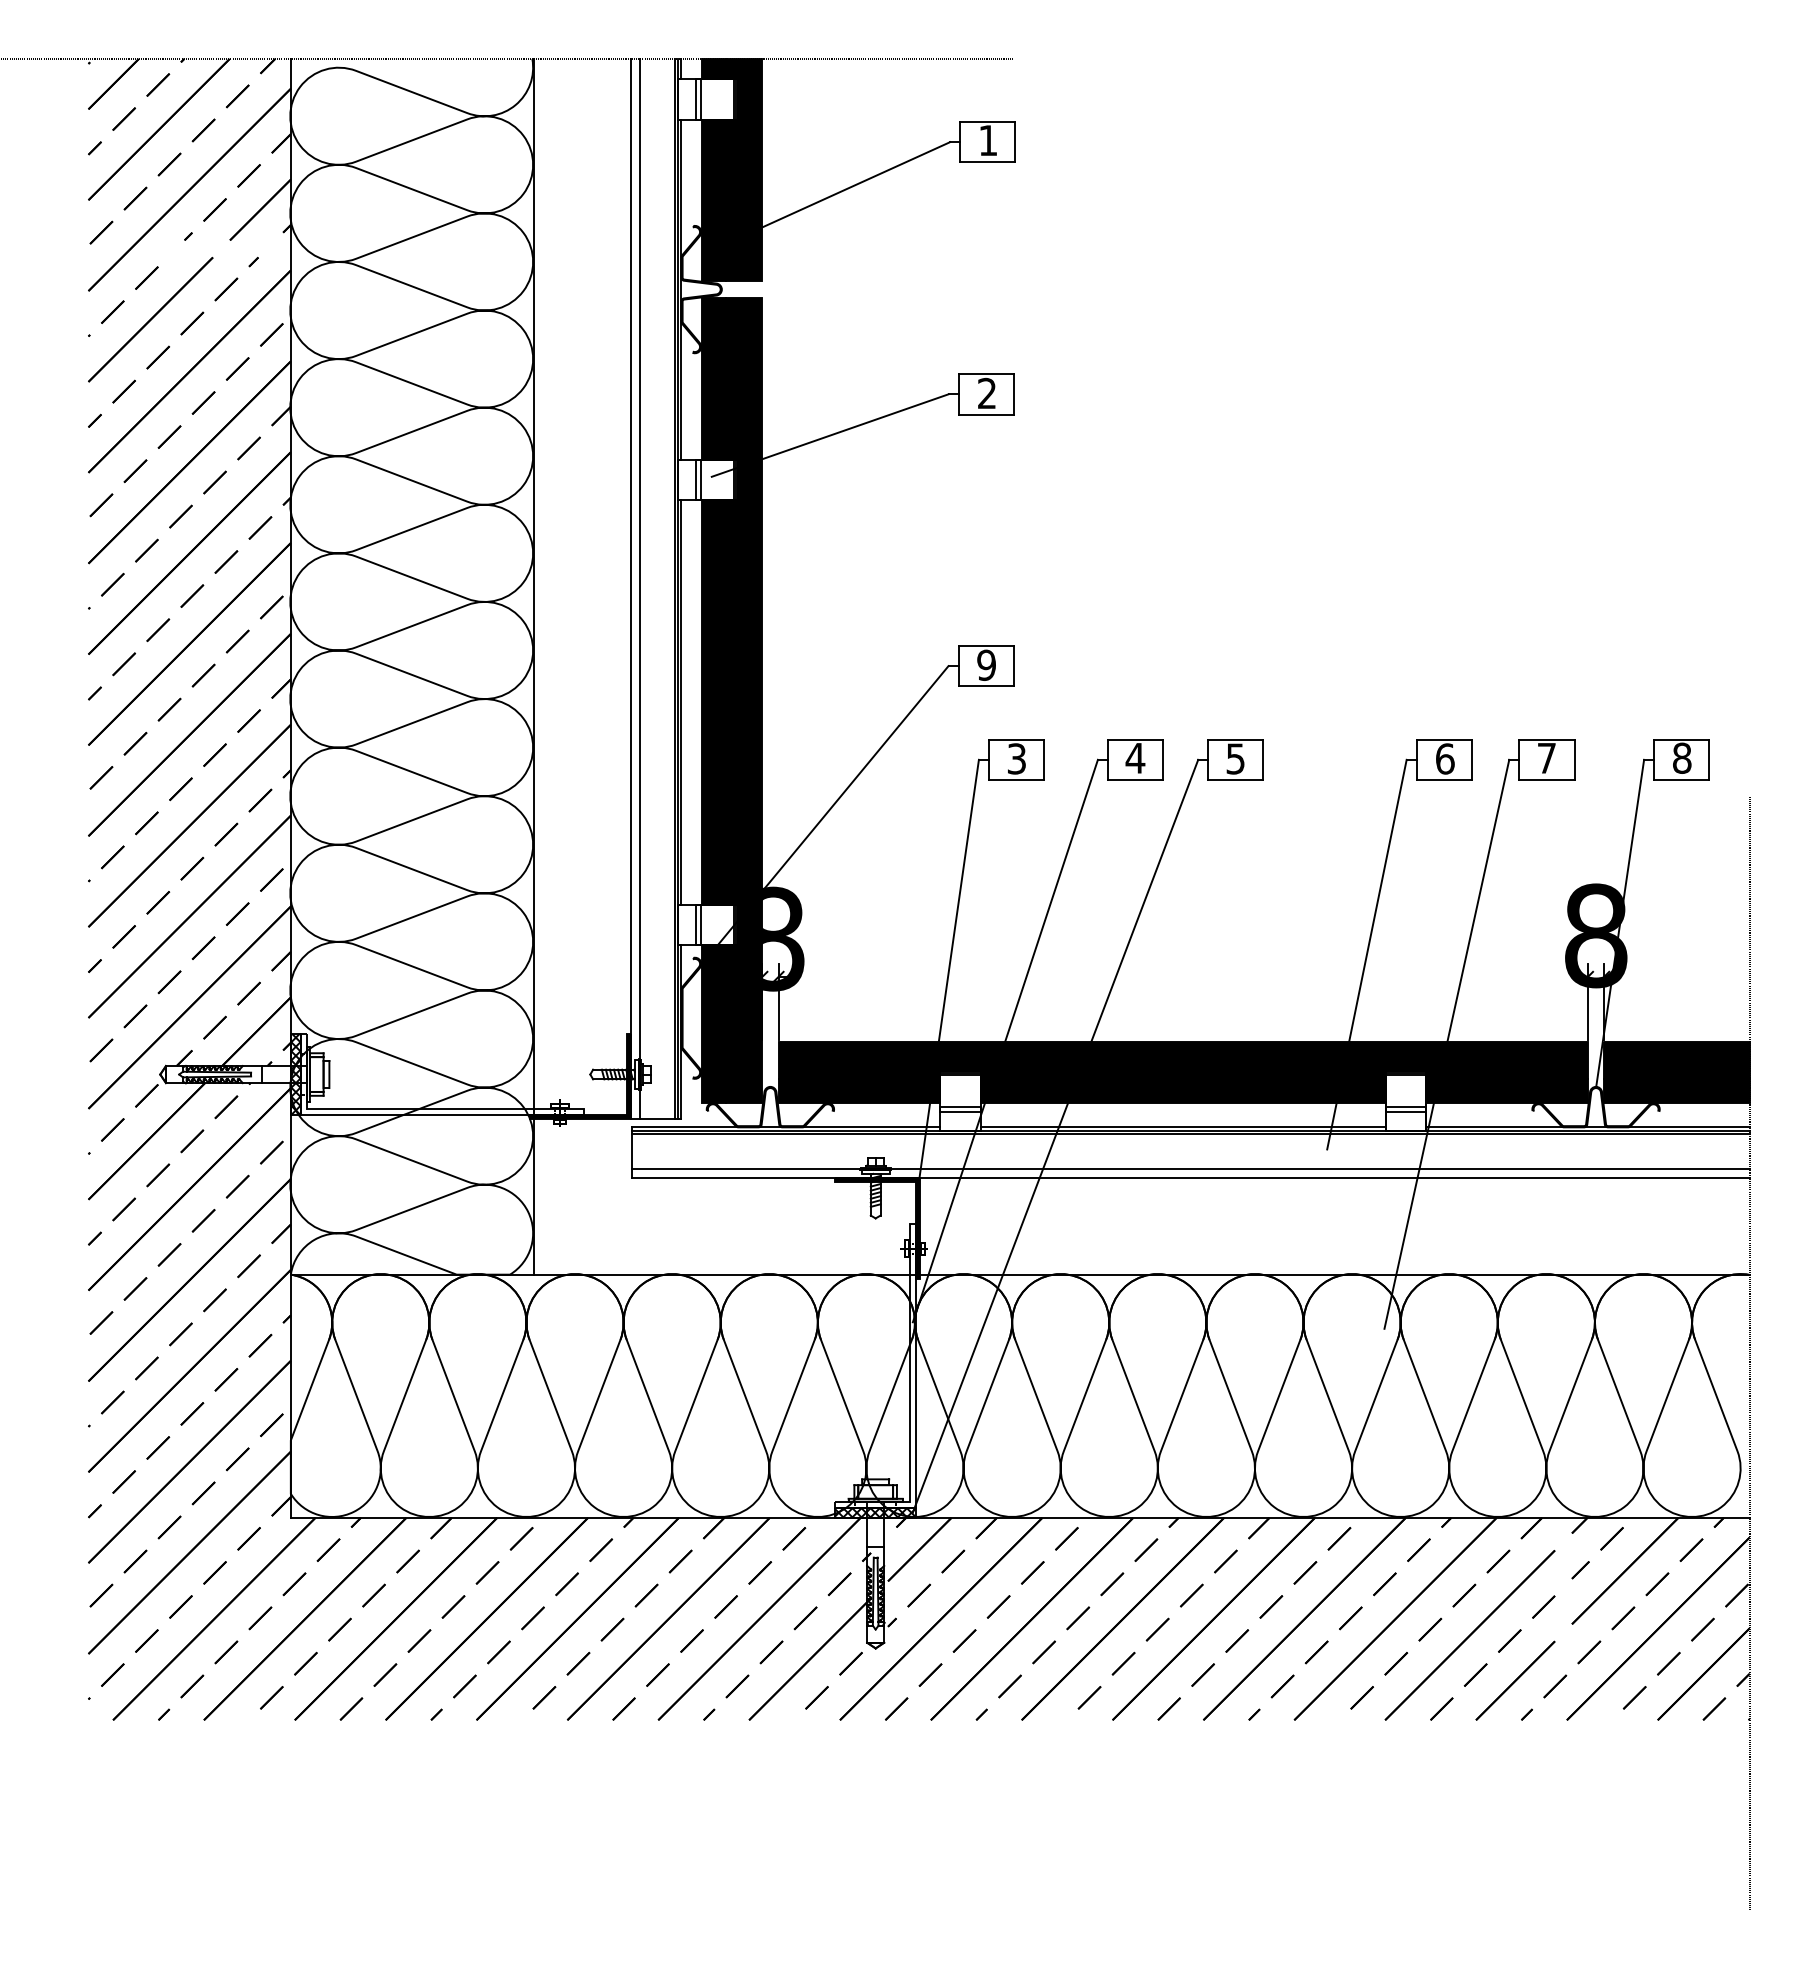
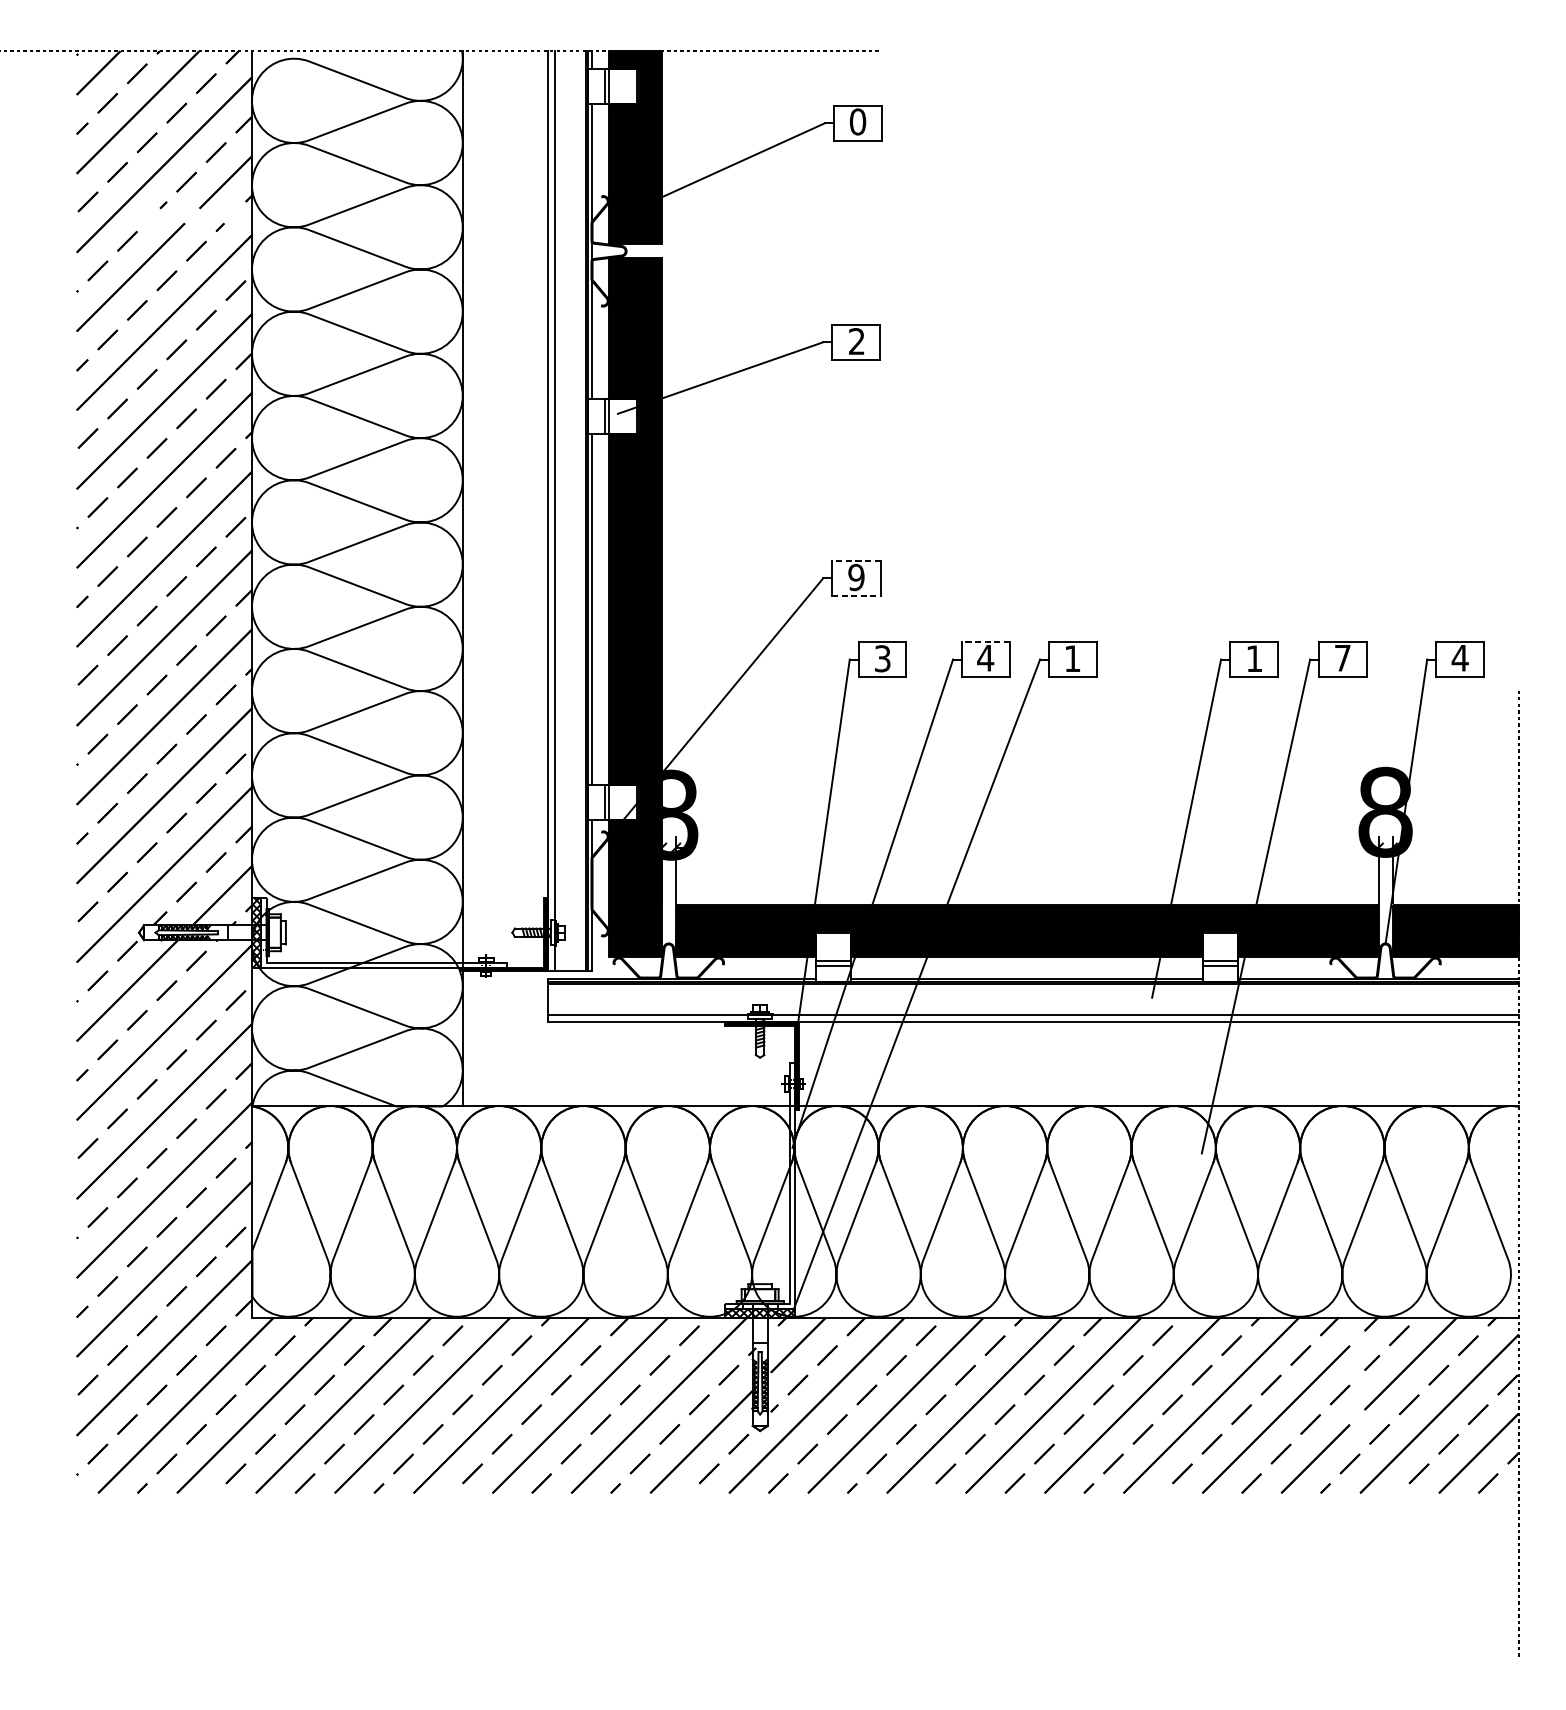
text: (988, 140) -> (858, 121), 1 -> 0
line: (986, 645) -> (856, 560), solid -> dashed
line: (986, 686) -> (856, 595), solid -> dashed
line: (1135, 739) -> (985, 641), solid -> dashed
text: (1682, 757) -> (1460, 657), 8 -> 4
text: (1235, 758) -> (1072, 658), 5 -> 1
text: (1445, 758) -> (1254, 658), 6 -> 1

